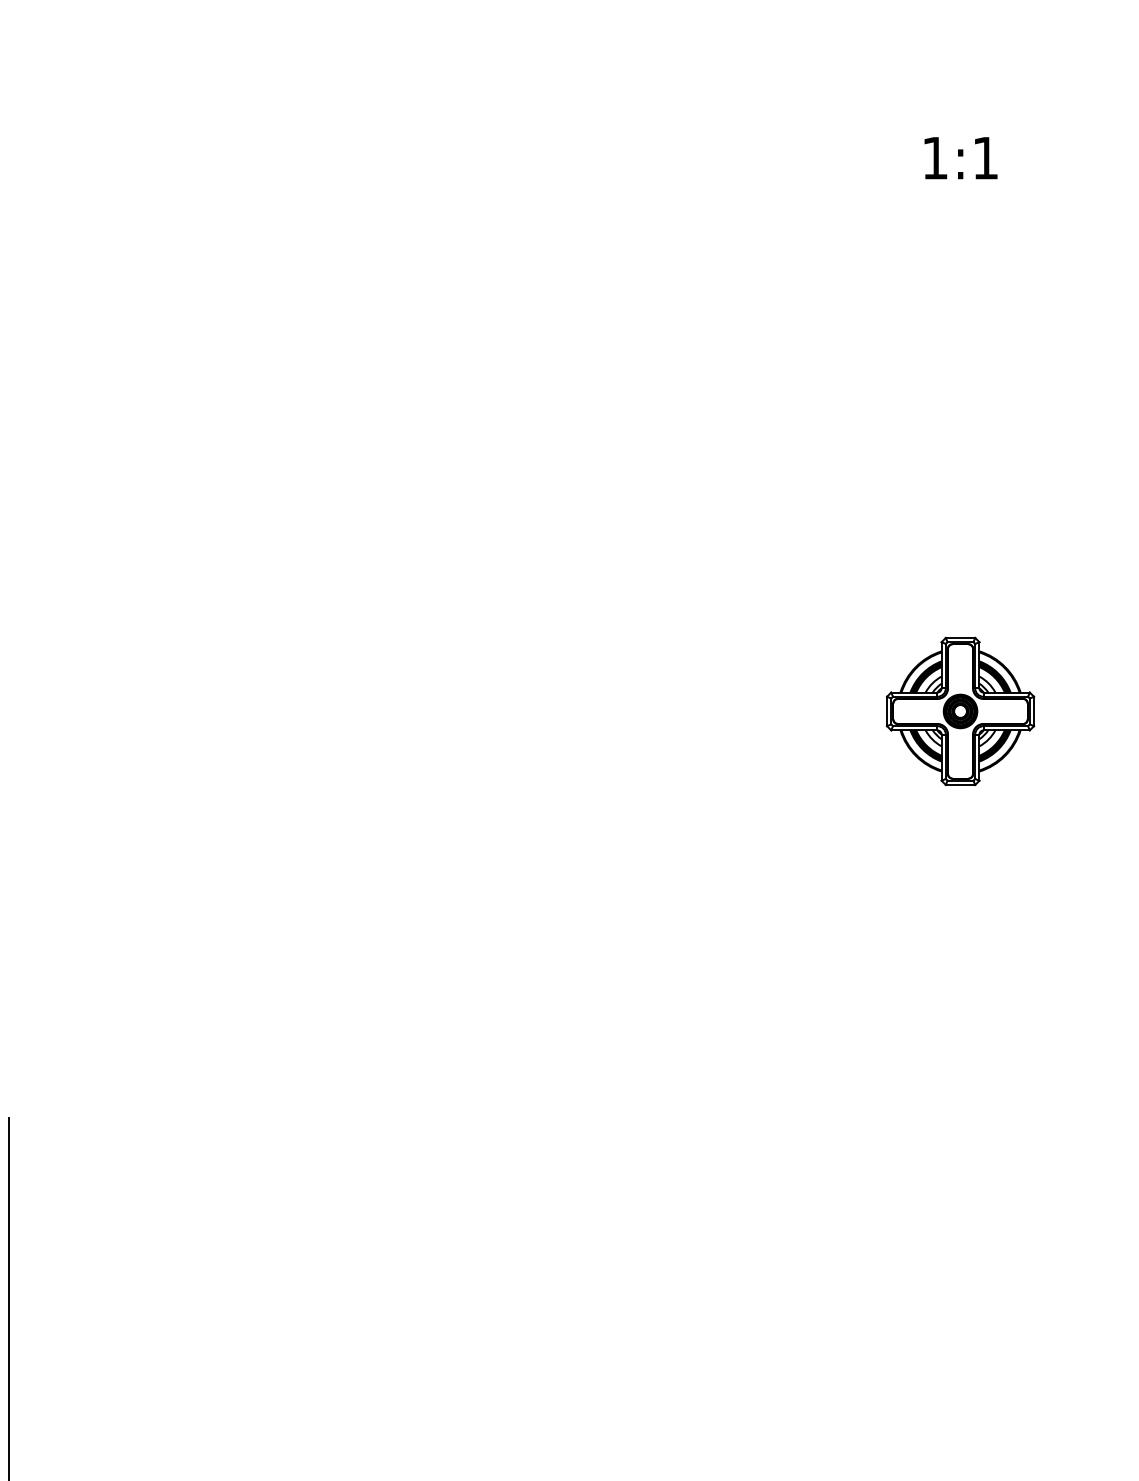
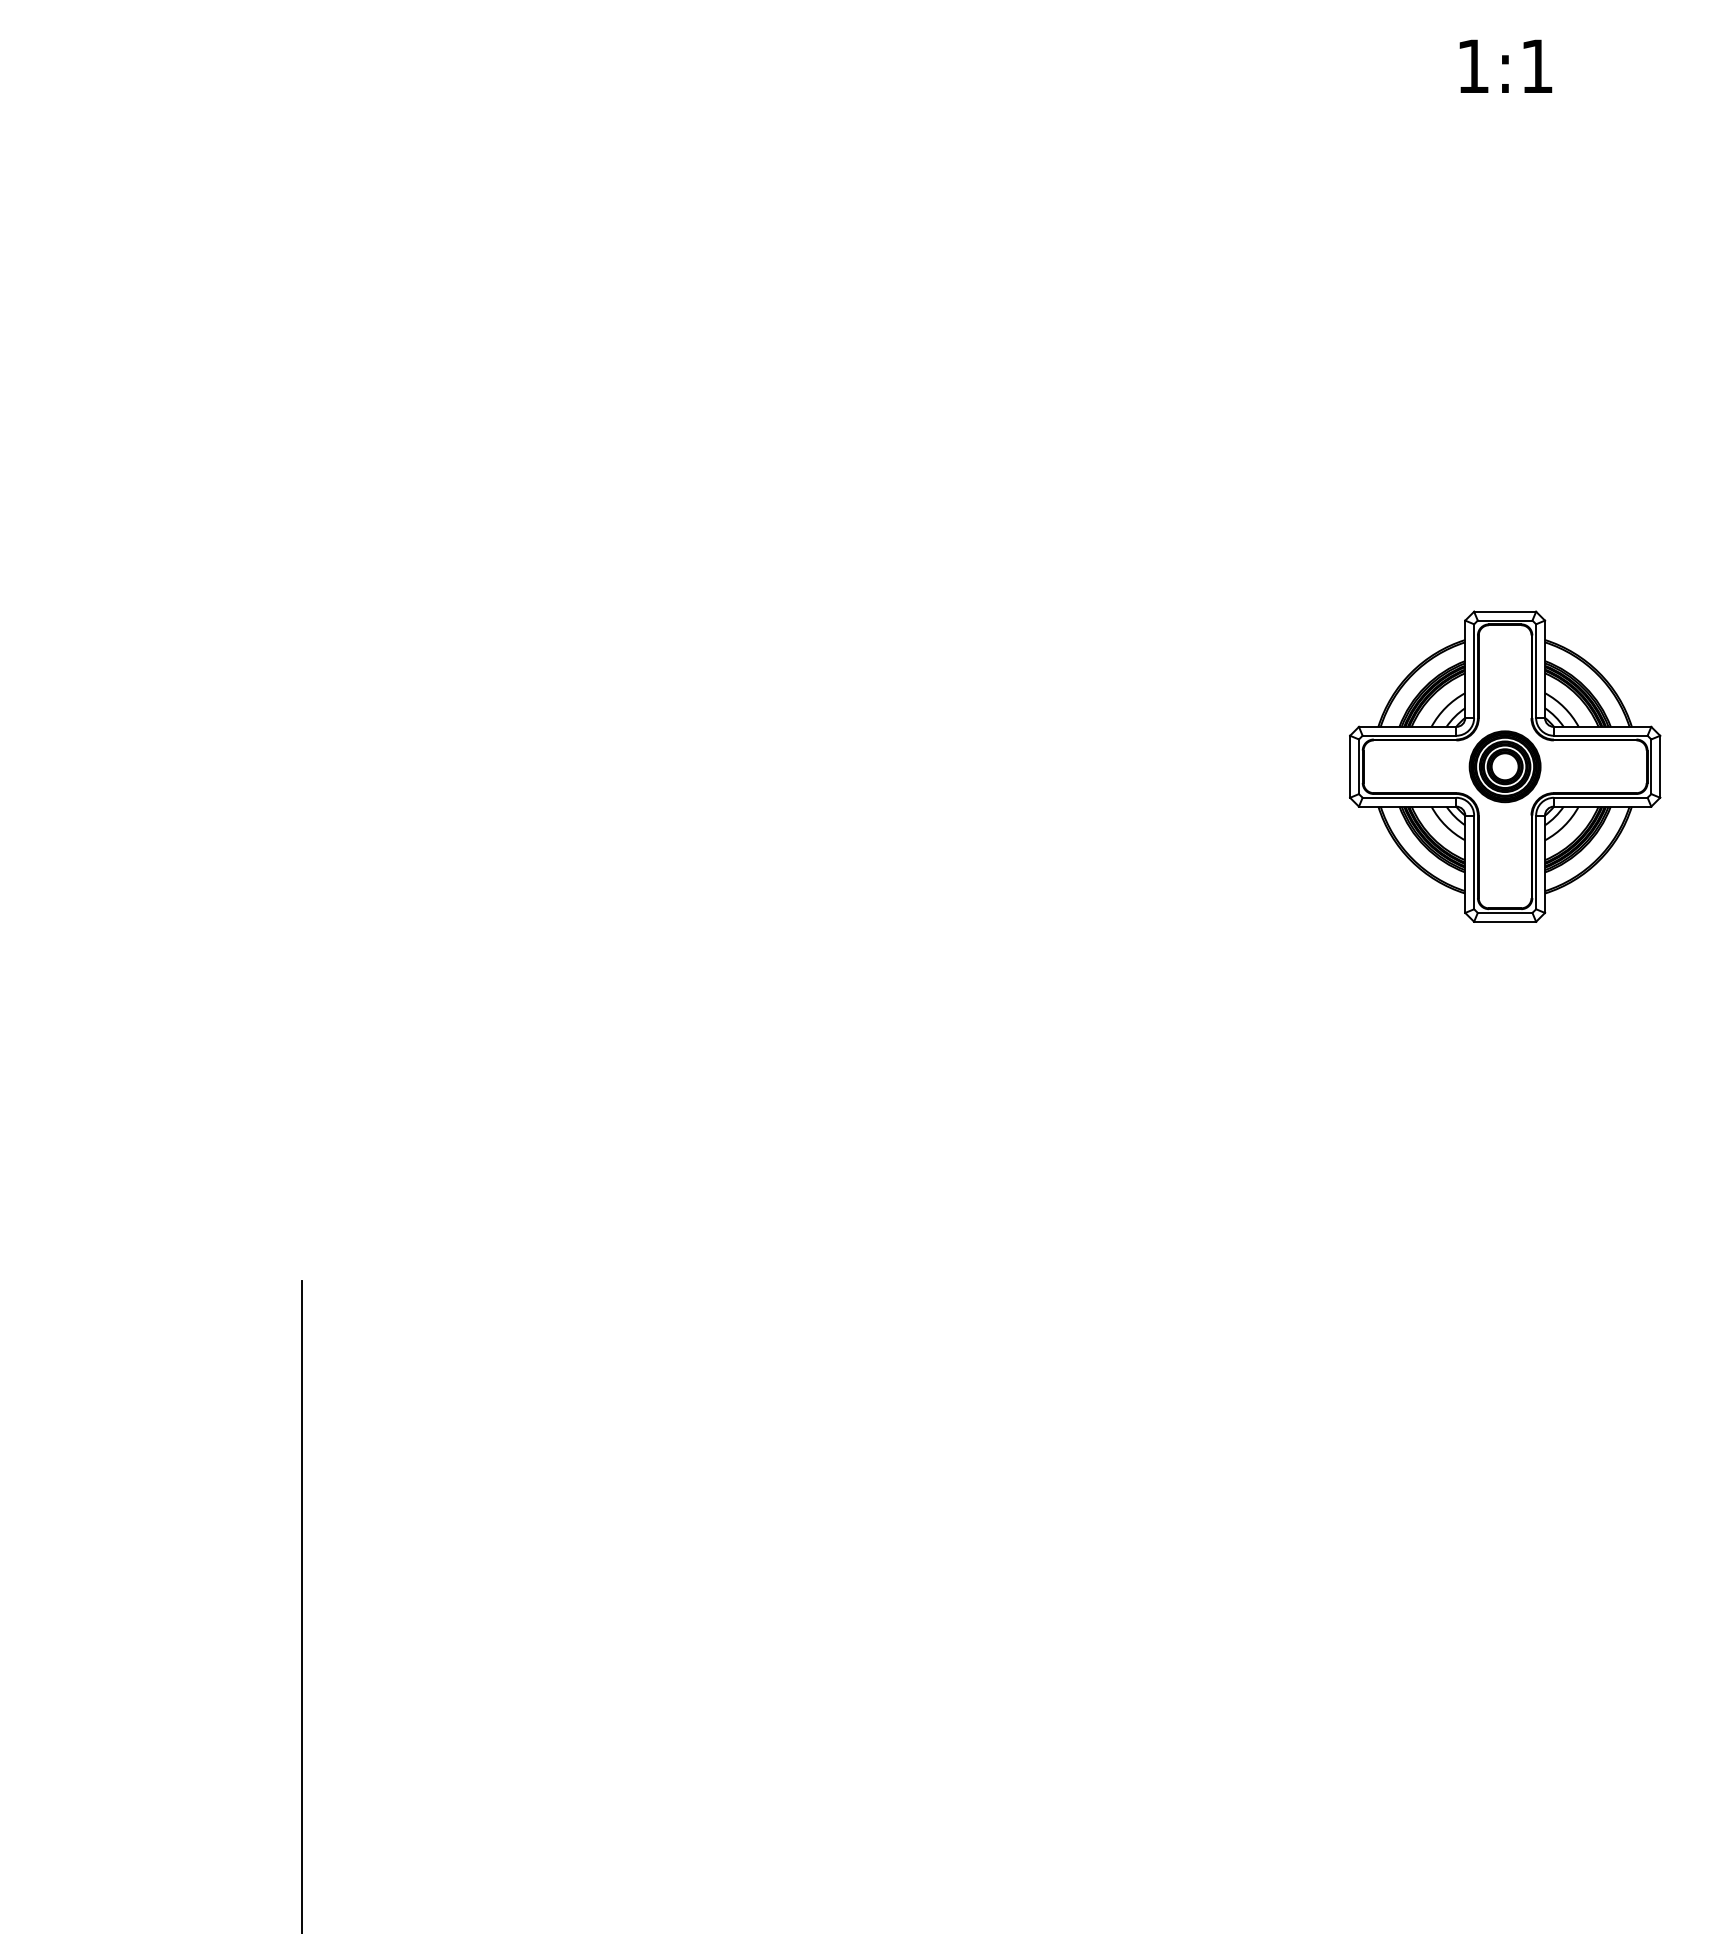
part: (960, 711) -> (1505, 766), size x1.67

